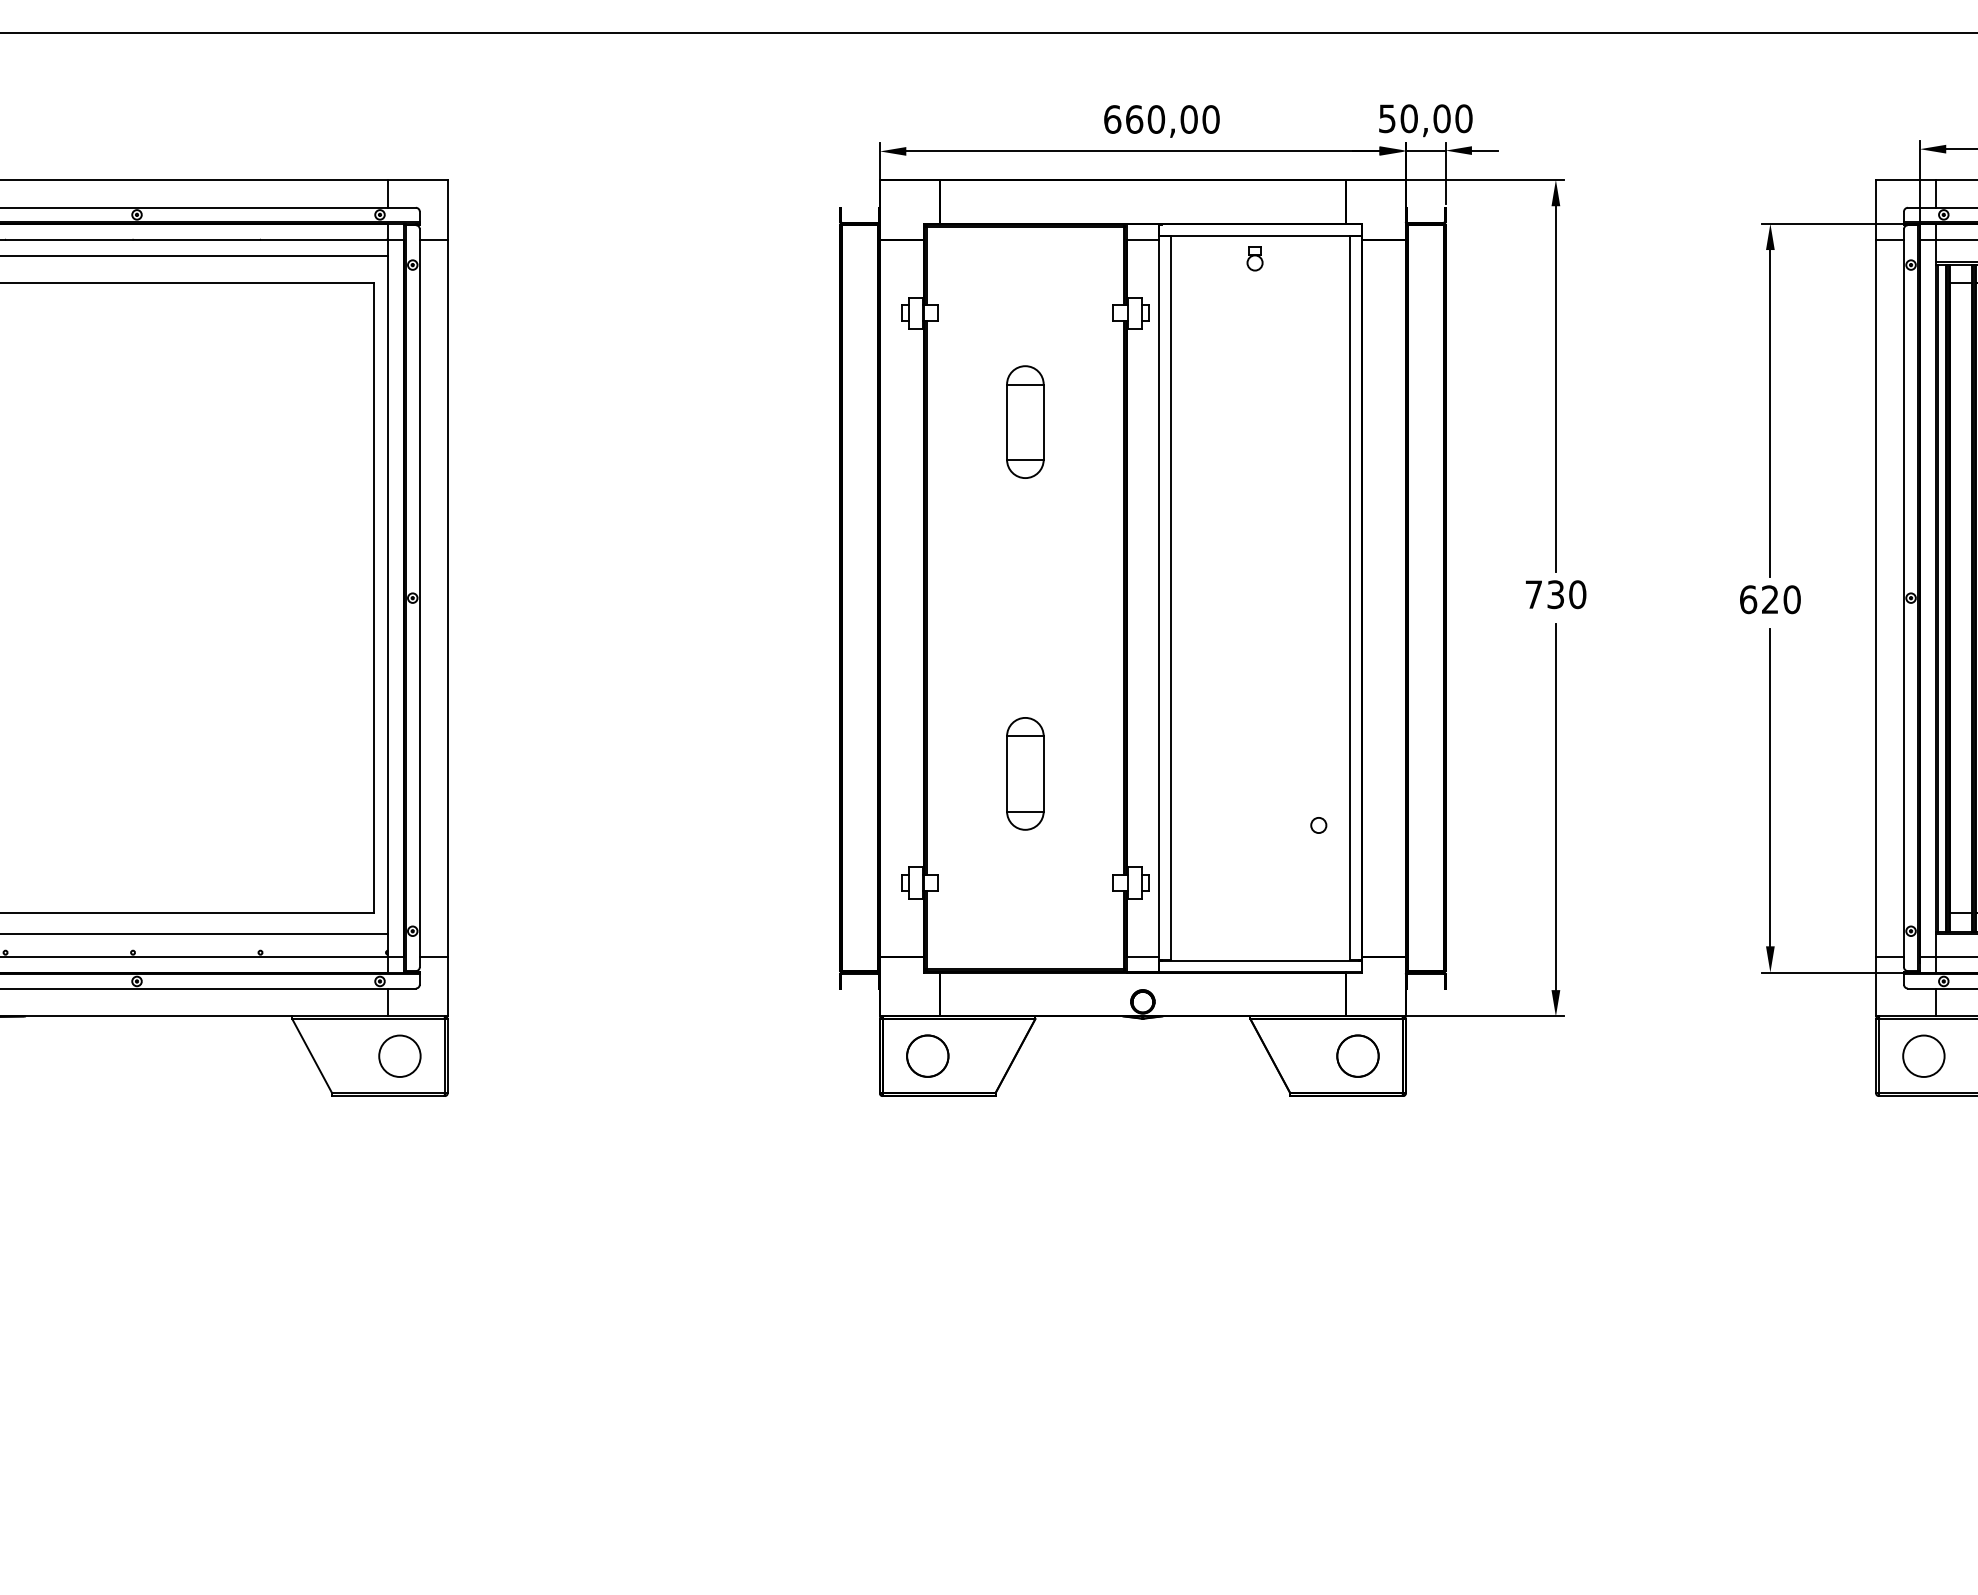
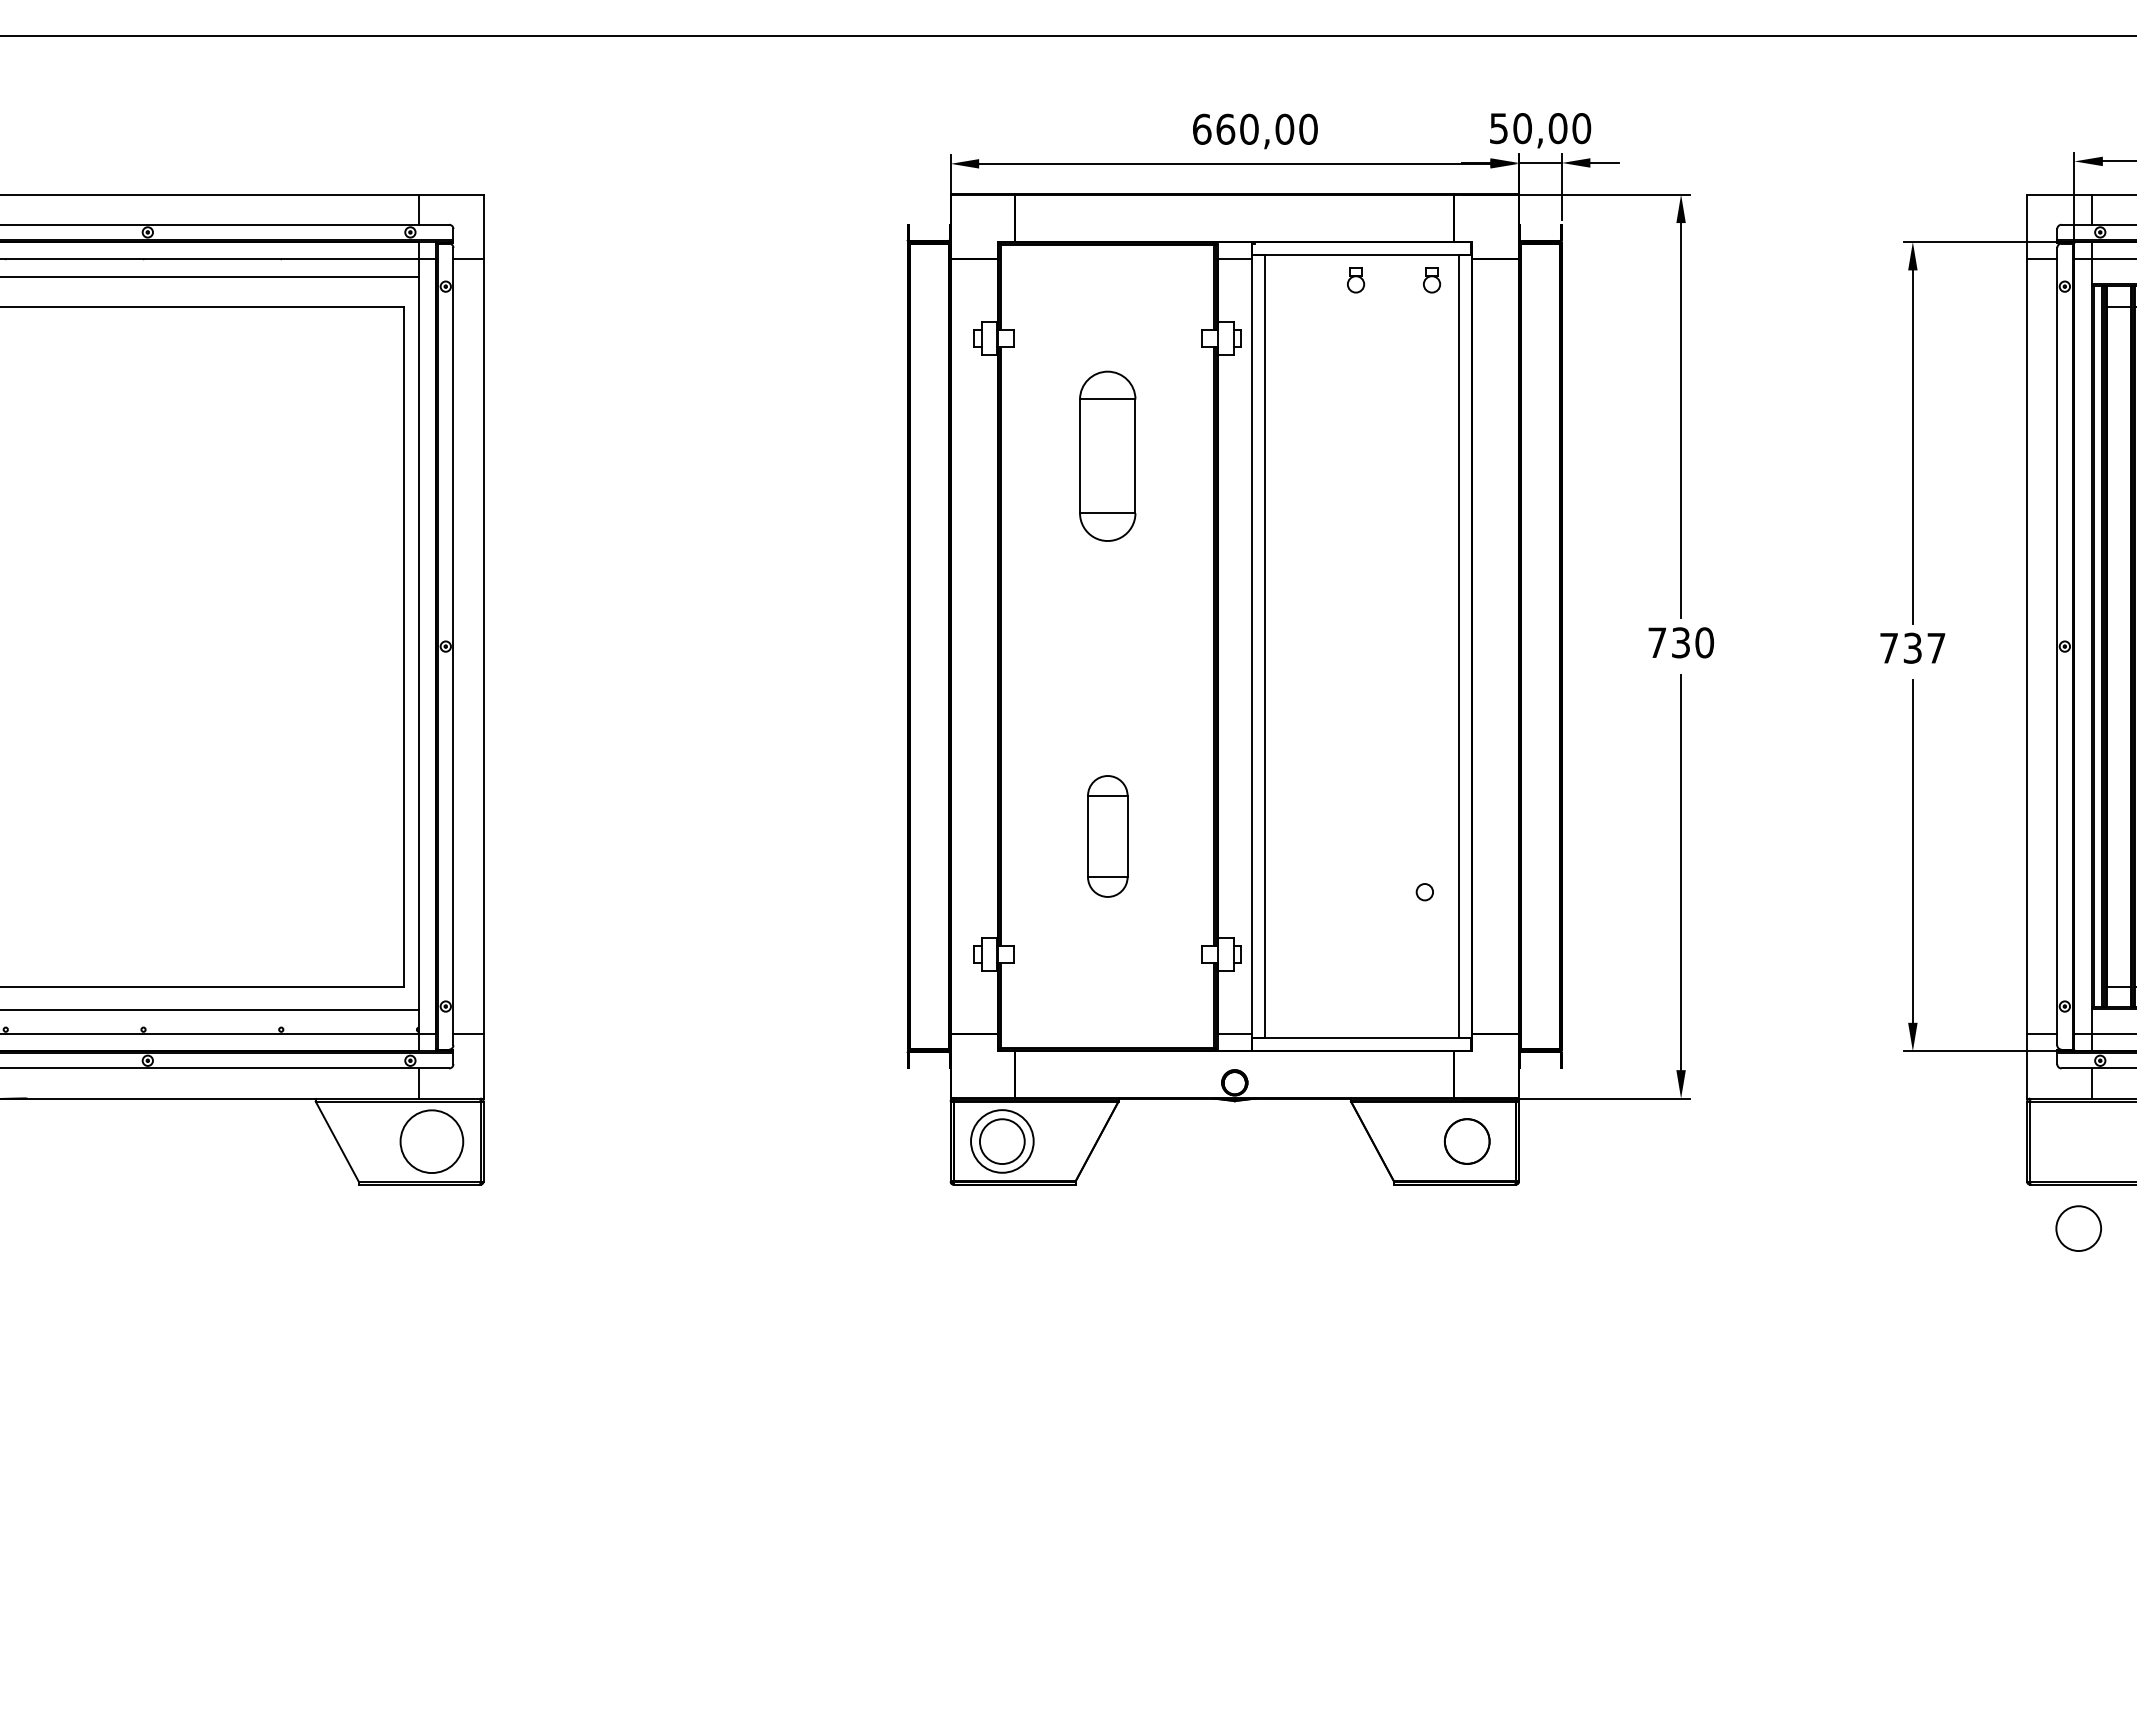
part: (1325, 259) -> (1432, 280), added
part: (1025, 422) -> (1107, 456), size x1.4
text: (1770, 599) -> (1912, 647), 620 -> 737
circle: (399, 1056) -> (431, 1141), size x1.4
circle: (926, 1056) -> (1001, 1141), size x1.4
circle: (1923, 1056) -> (2078, 1228), moved

